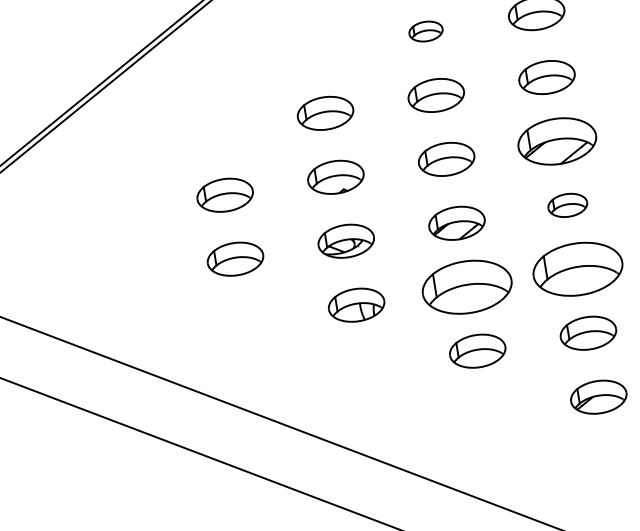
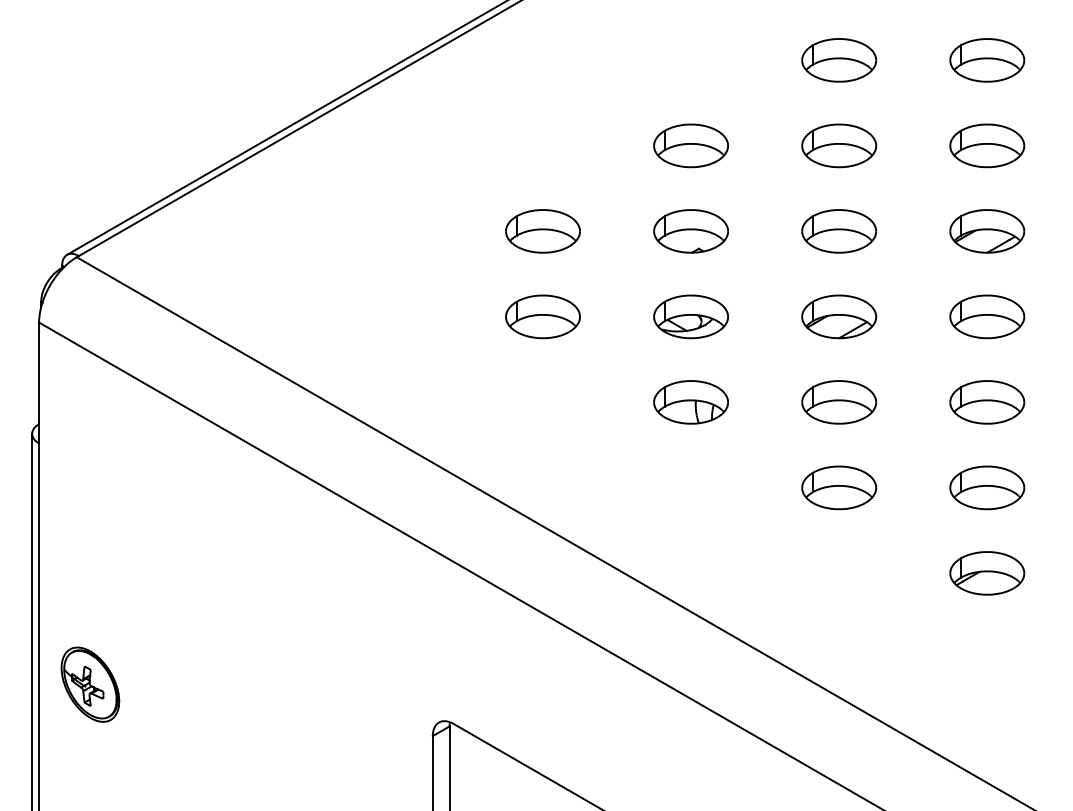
part: (426, 31) -> (839, 60), size x1.67
part: (557, 141) -> (987, 231), size x0.71
part: (567, 205) -> (987, 316), size x1.43
part: (578, 269) -> (987, 402), size x0.62
part: (467, 287) -> (839, 402), size x0.62

